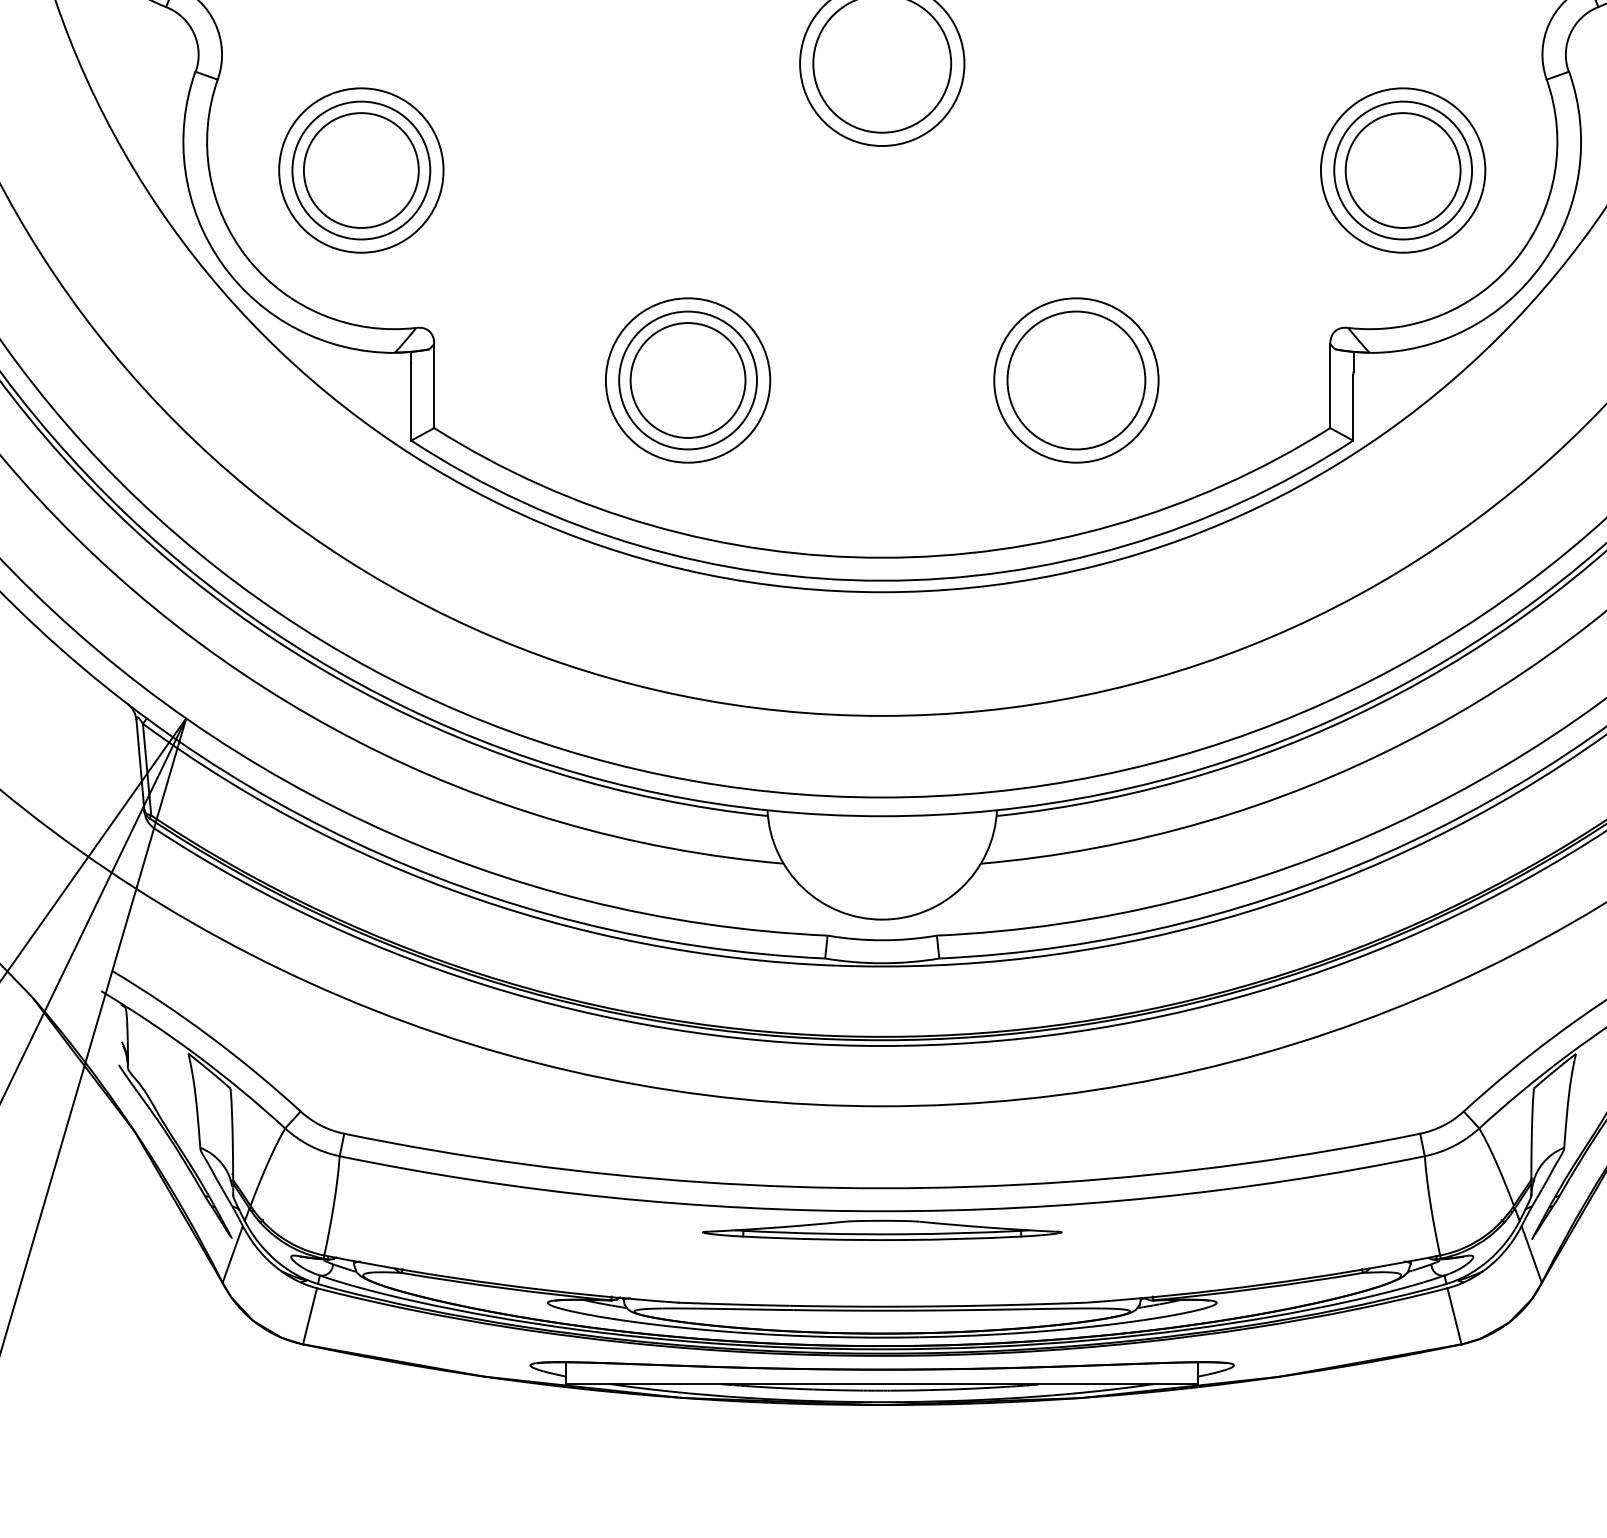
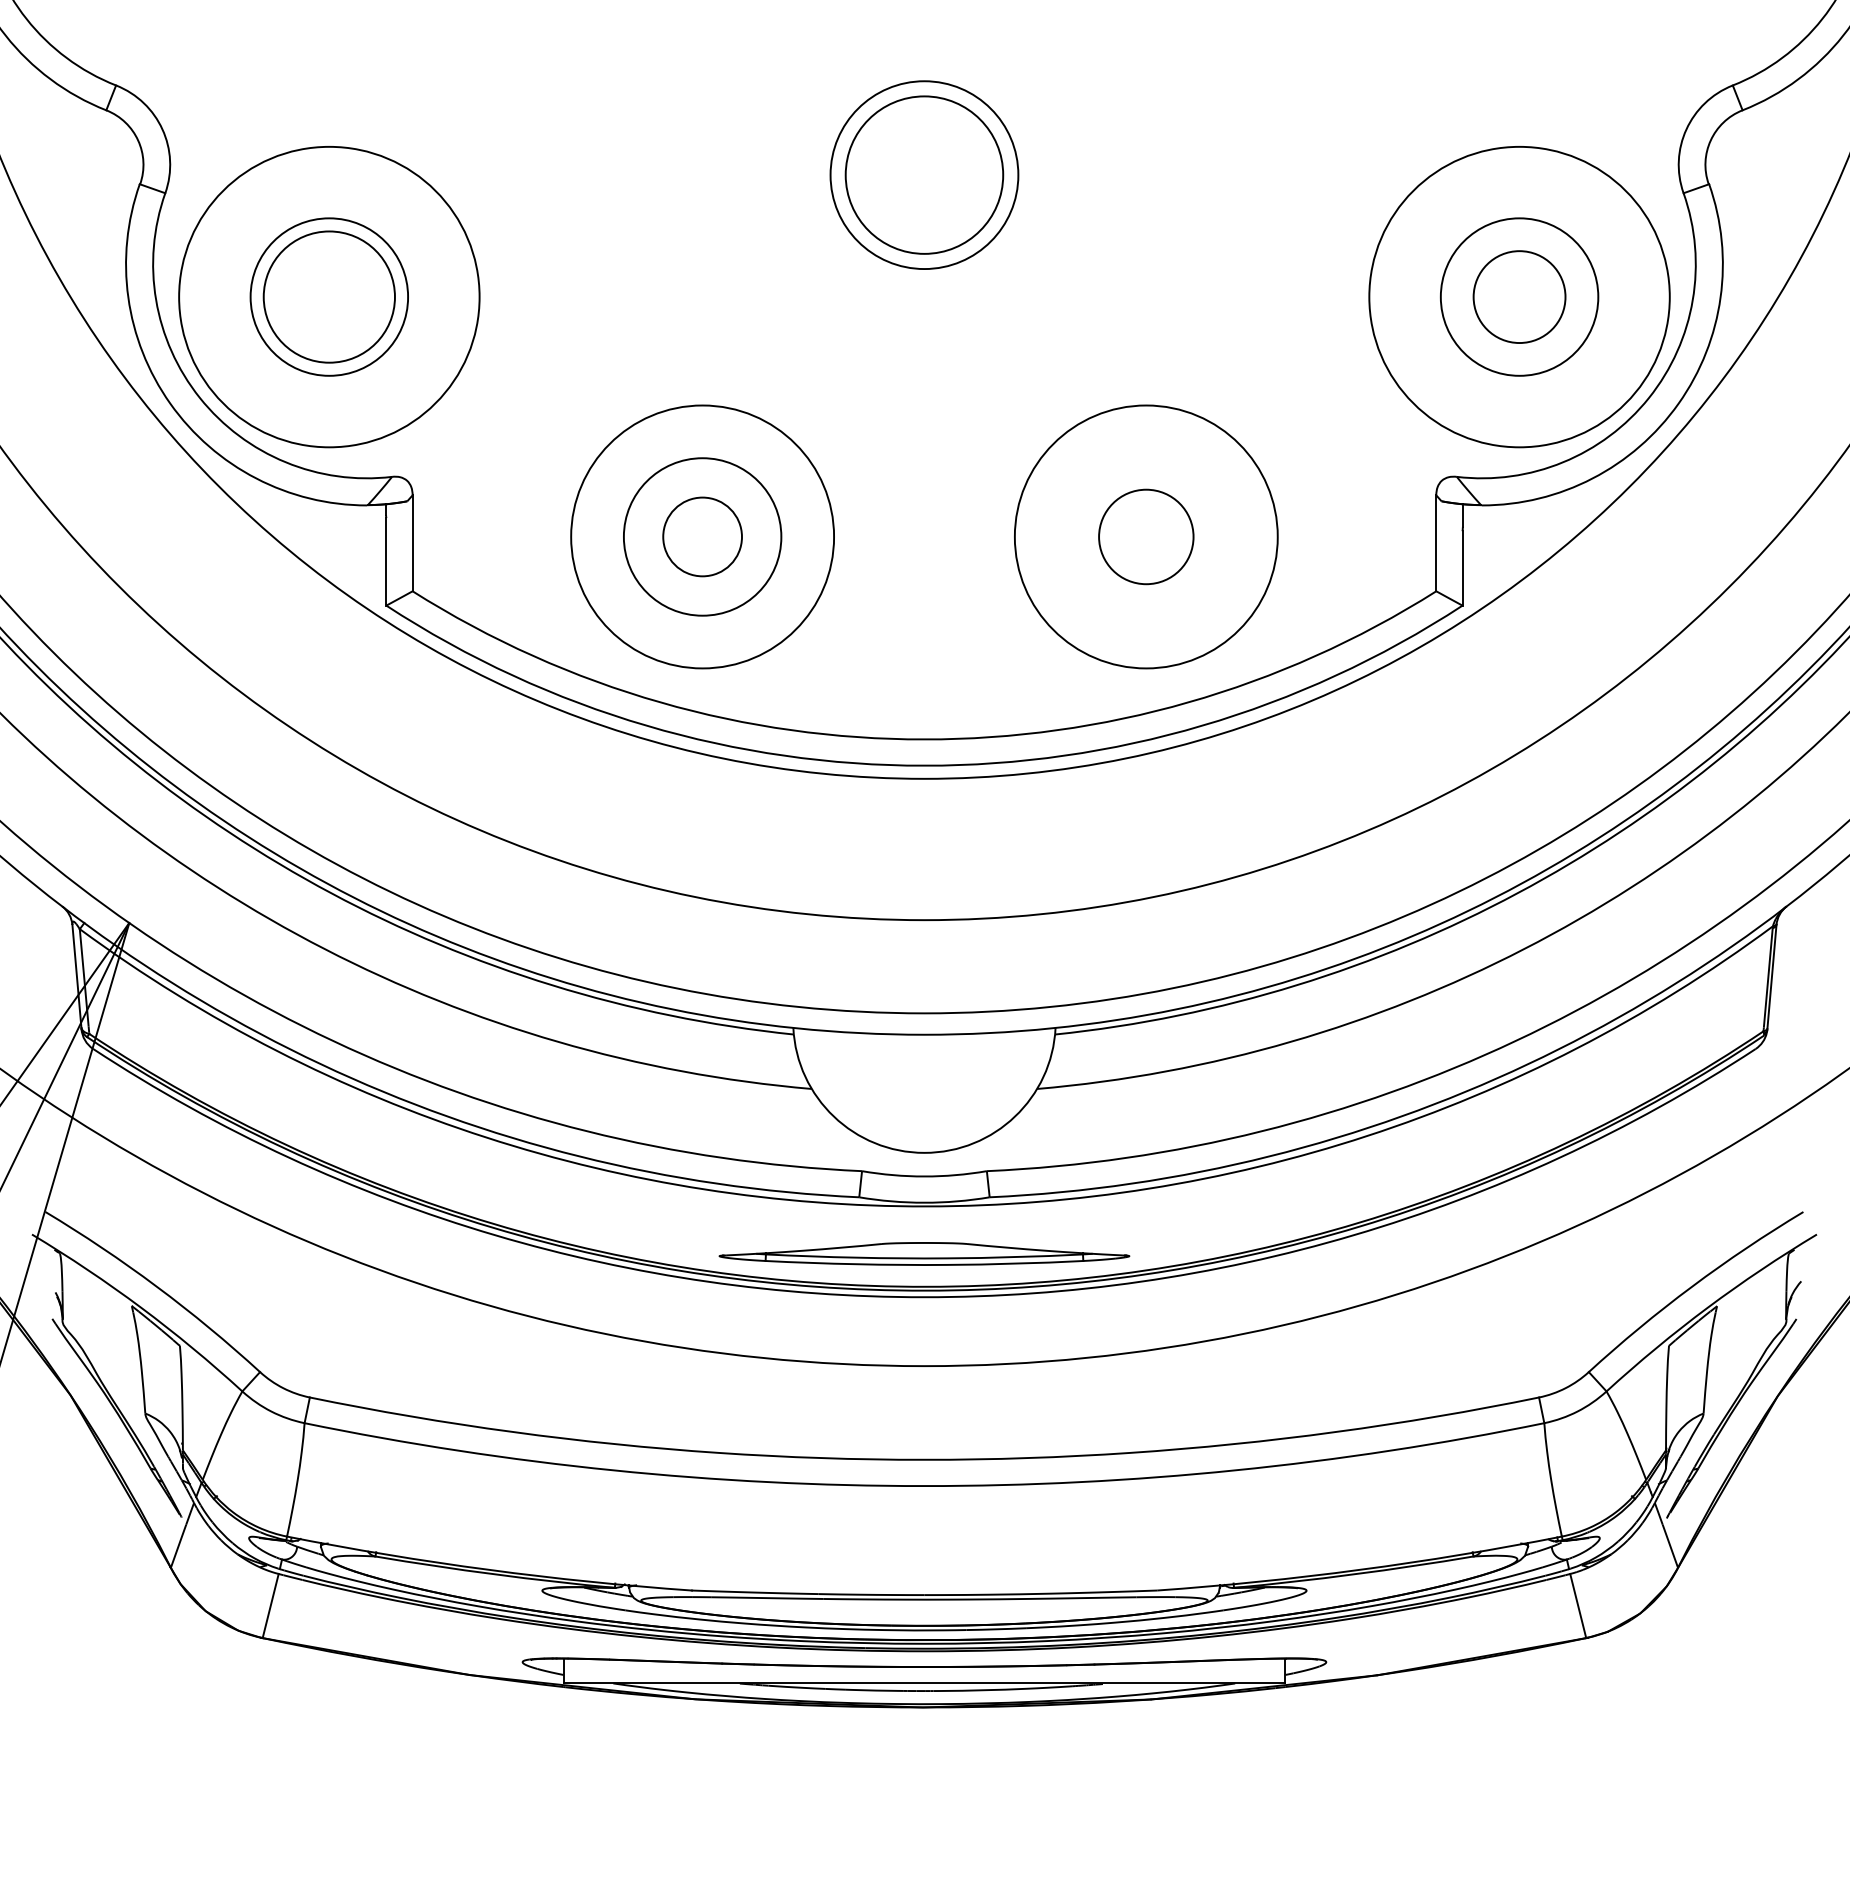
circle: (361, 170) -> (329, 296), size x1.6
circle: (1403, 170) -> (1519, 296), size x0.7
circle: (1403, 170) -> (1519, 296), size x1.6
circle: (687, 380) -> (702, 536), size x0.6
circle: (687, 380) -> (702, 536), size x1.4
circle: (1076, 380) -> (1146, 536), size x0.6
circle: (1076, 380) -> (1146, 536), size x1.4
part: (882, 1230) -> (924, 1253), moved

